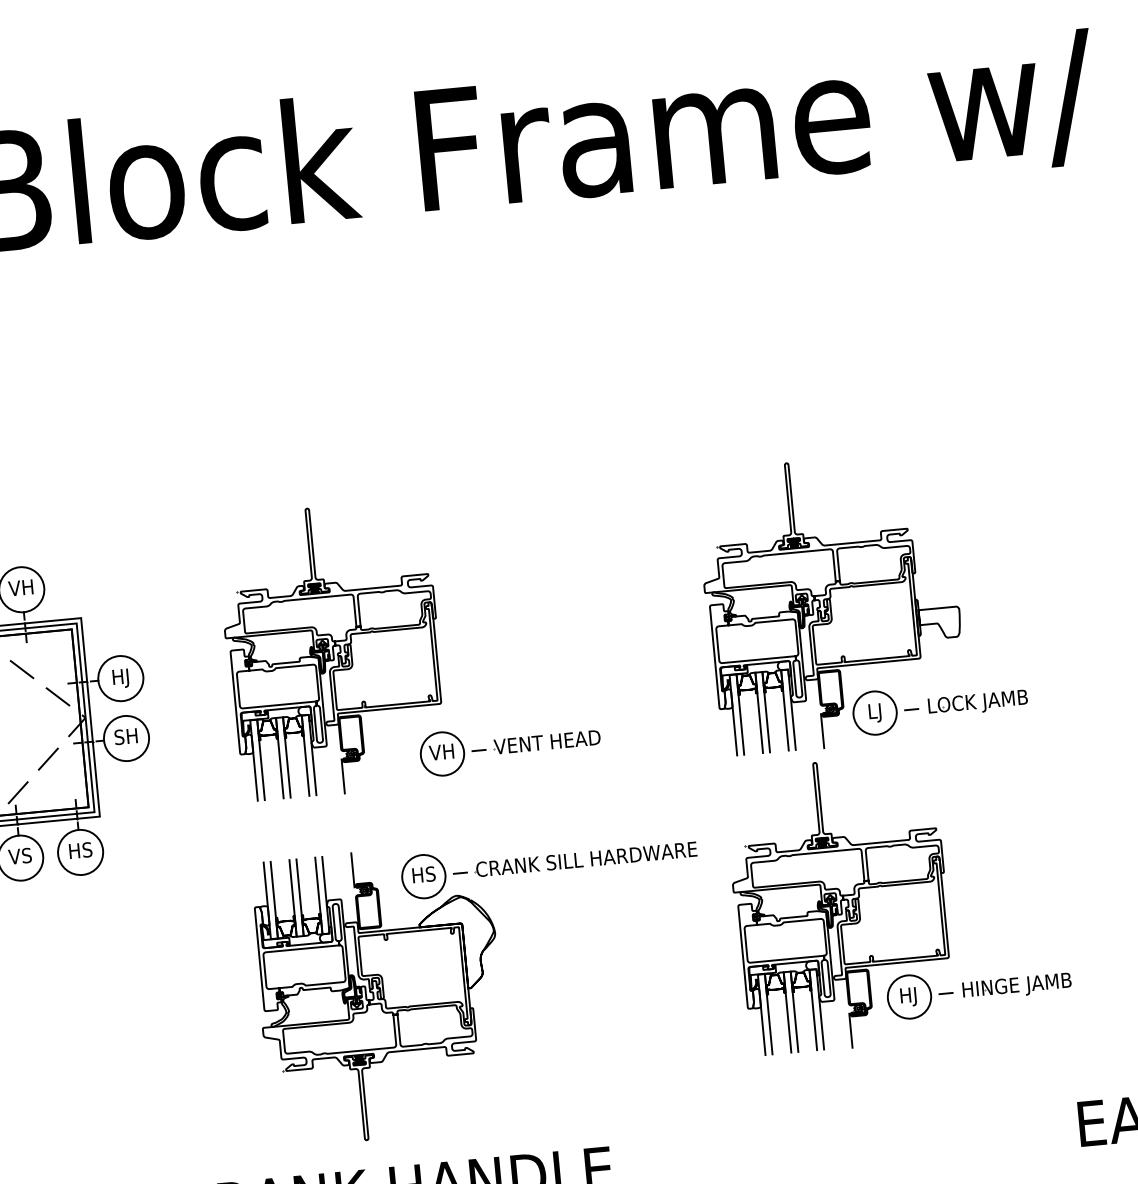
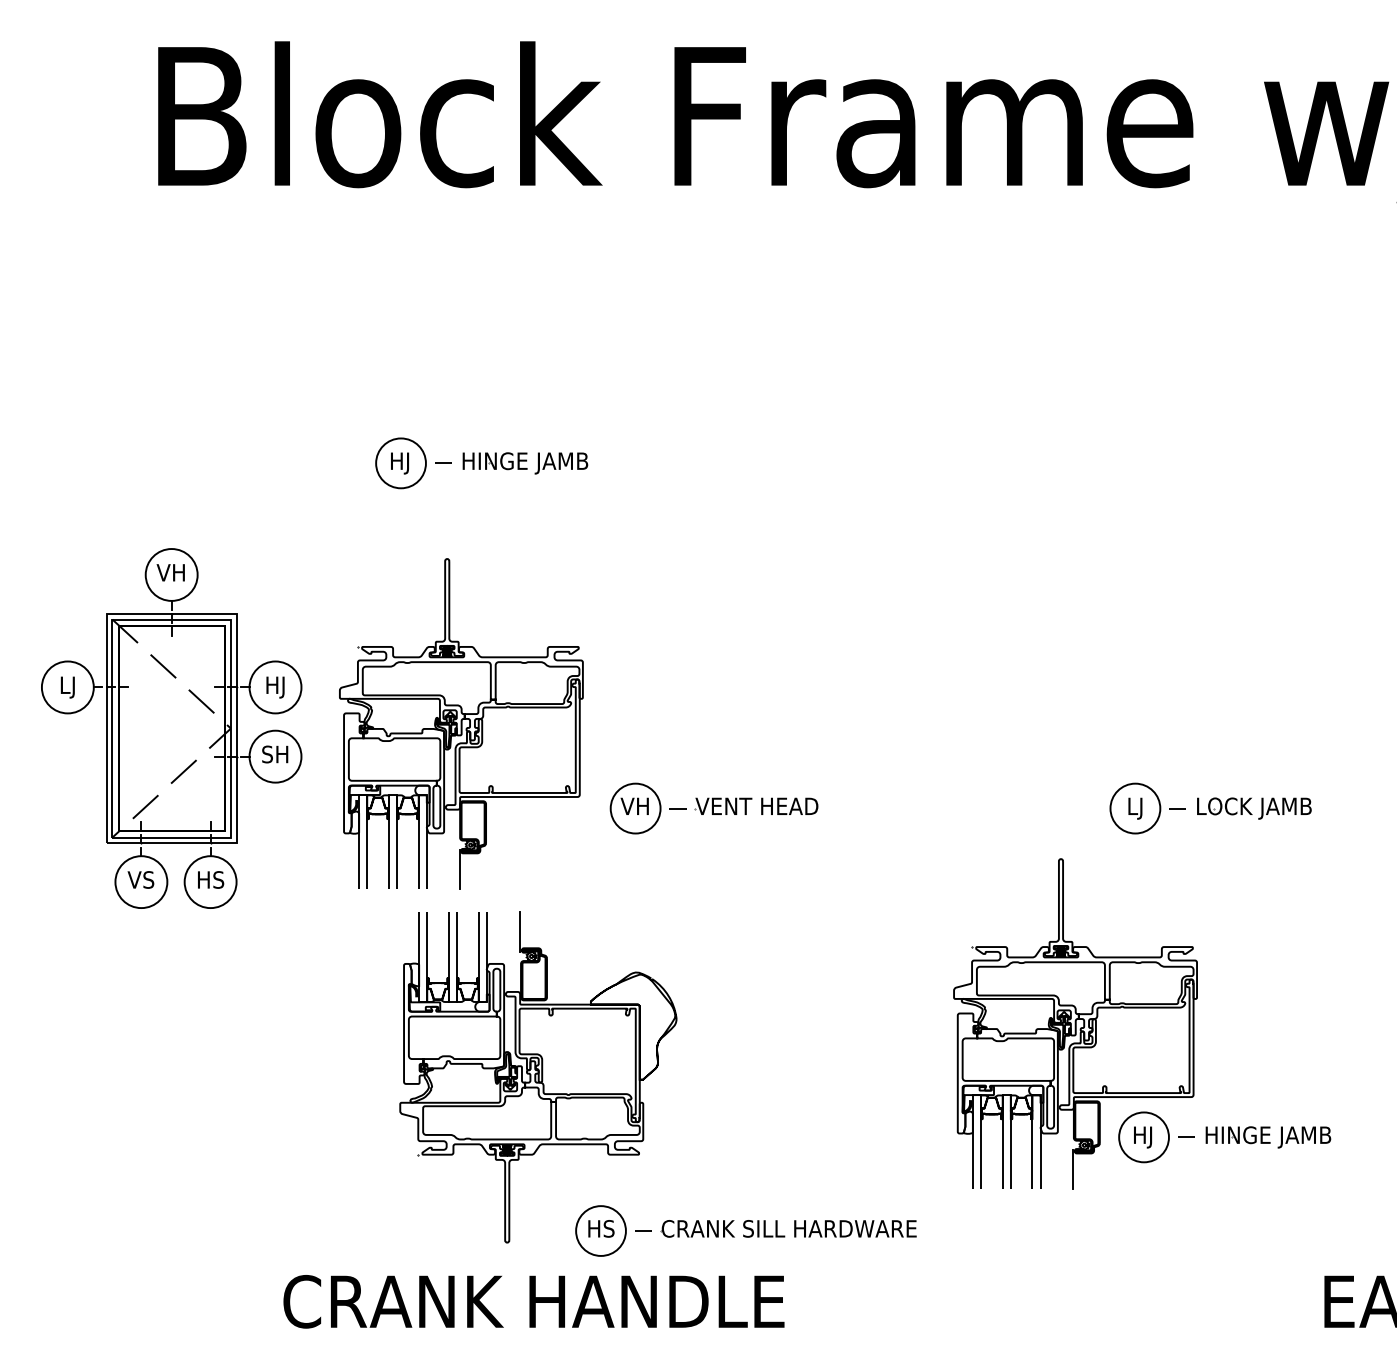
part: (280, 467) -> (481, 463), added
part: (831, 602) -> (1097, 677), removed
part: (332, 649) -> (461, 723), moved
part: (548, 864) -> (745, 1230), moved

